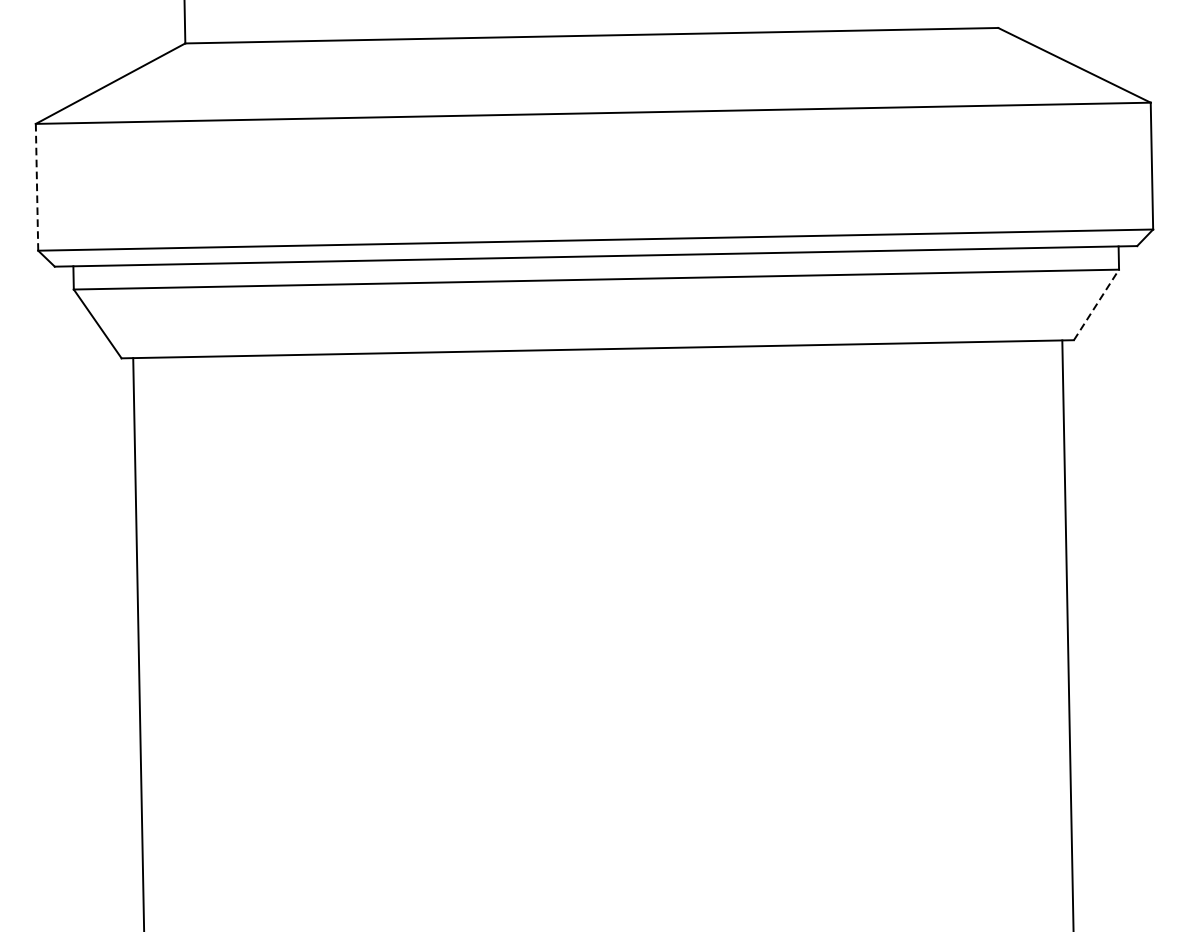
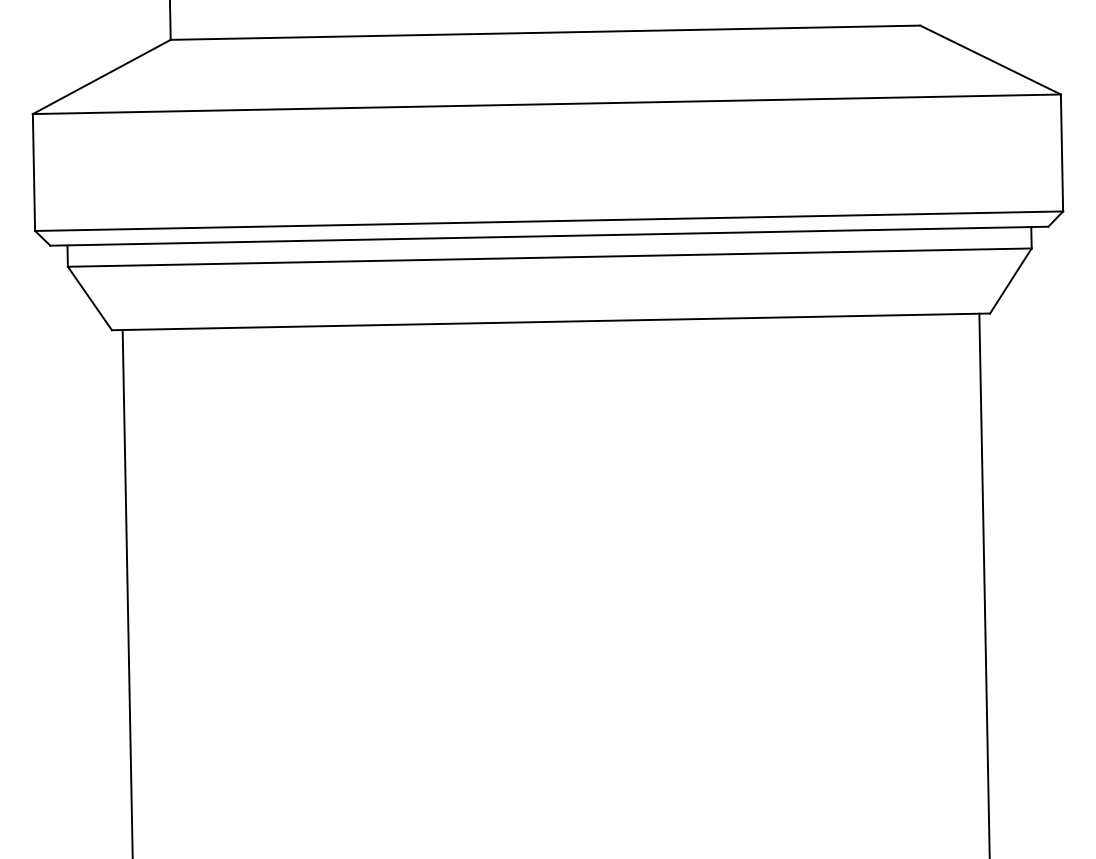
line: (36, 188) -> (33, 173), dashed -> solid
line: (1096, 304) -> (1010, 280), dashed -> solid

